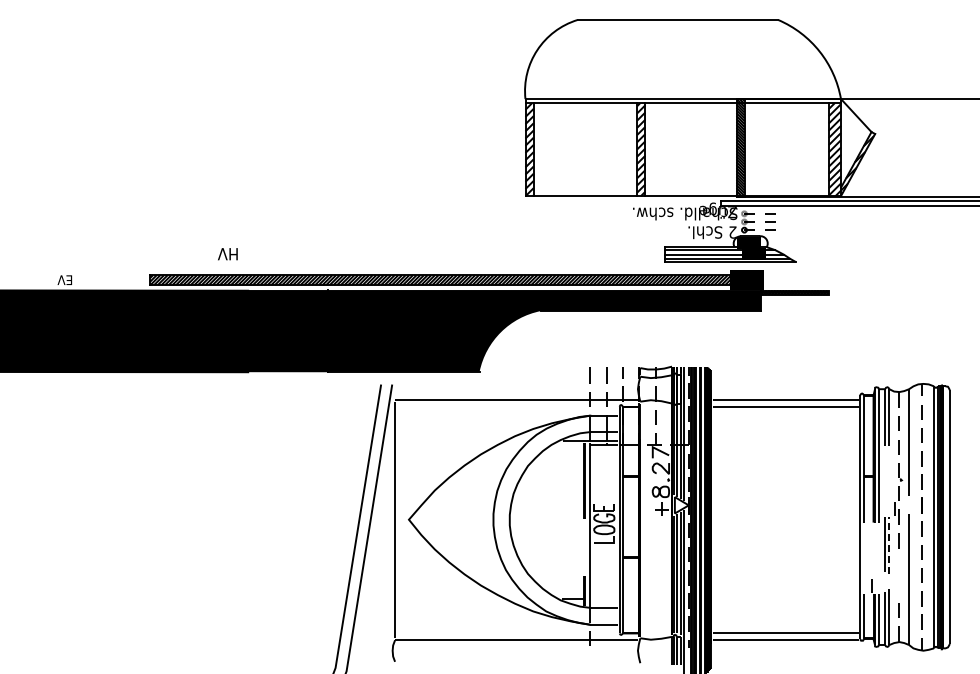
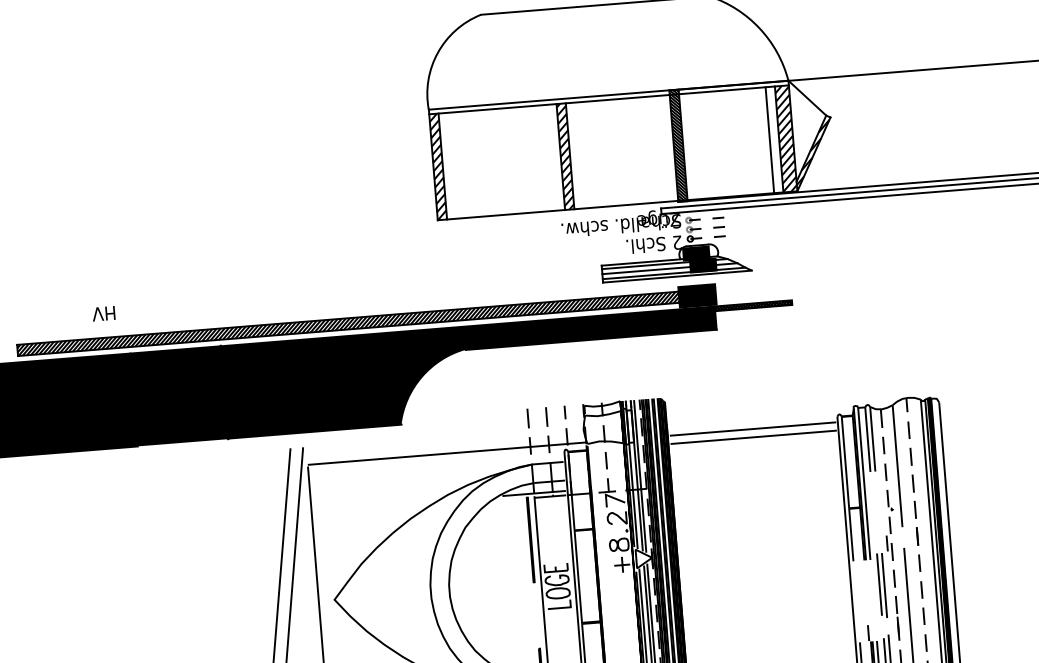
line: (820, 149) -> (769, 140), added
line: (889, 545) -> (884, 585), dashed -> solid
line: (898, 575) -> (897, 618), added

